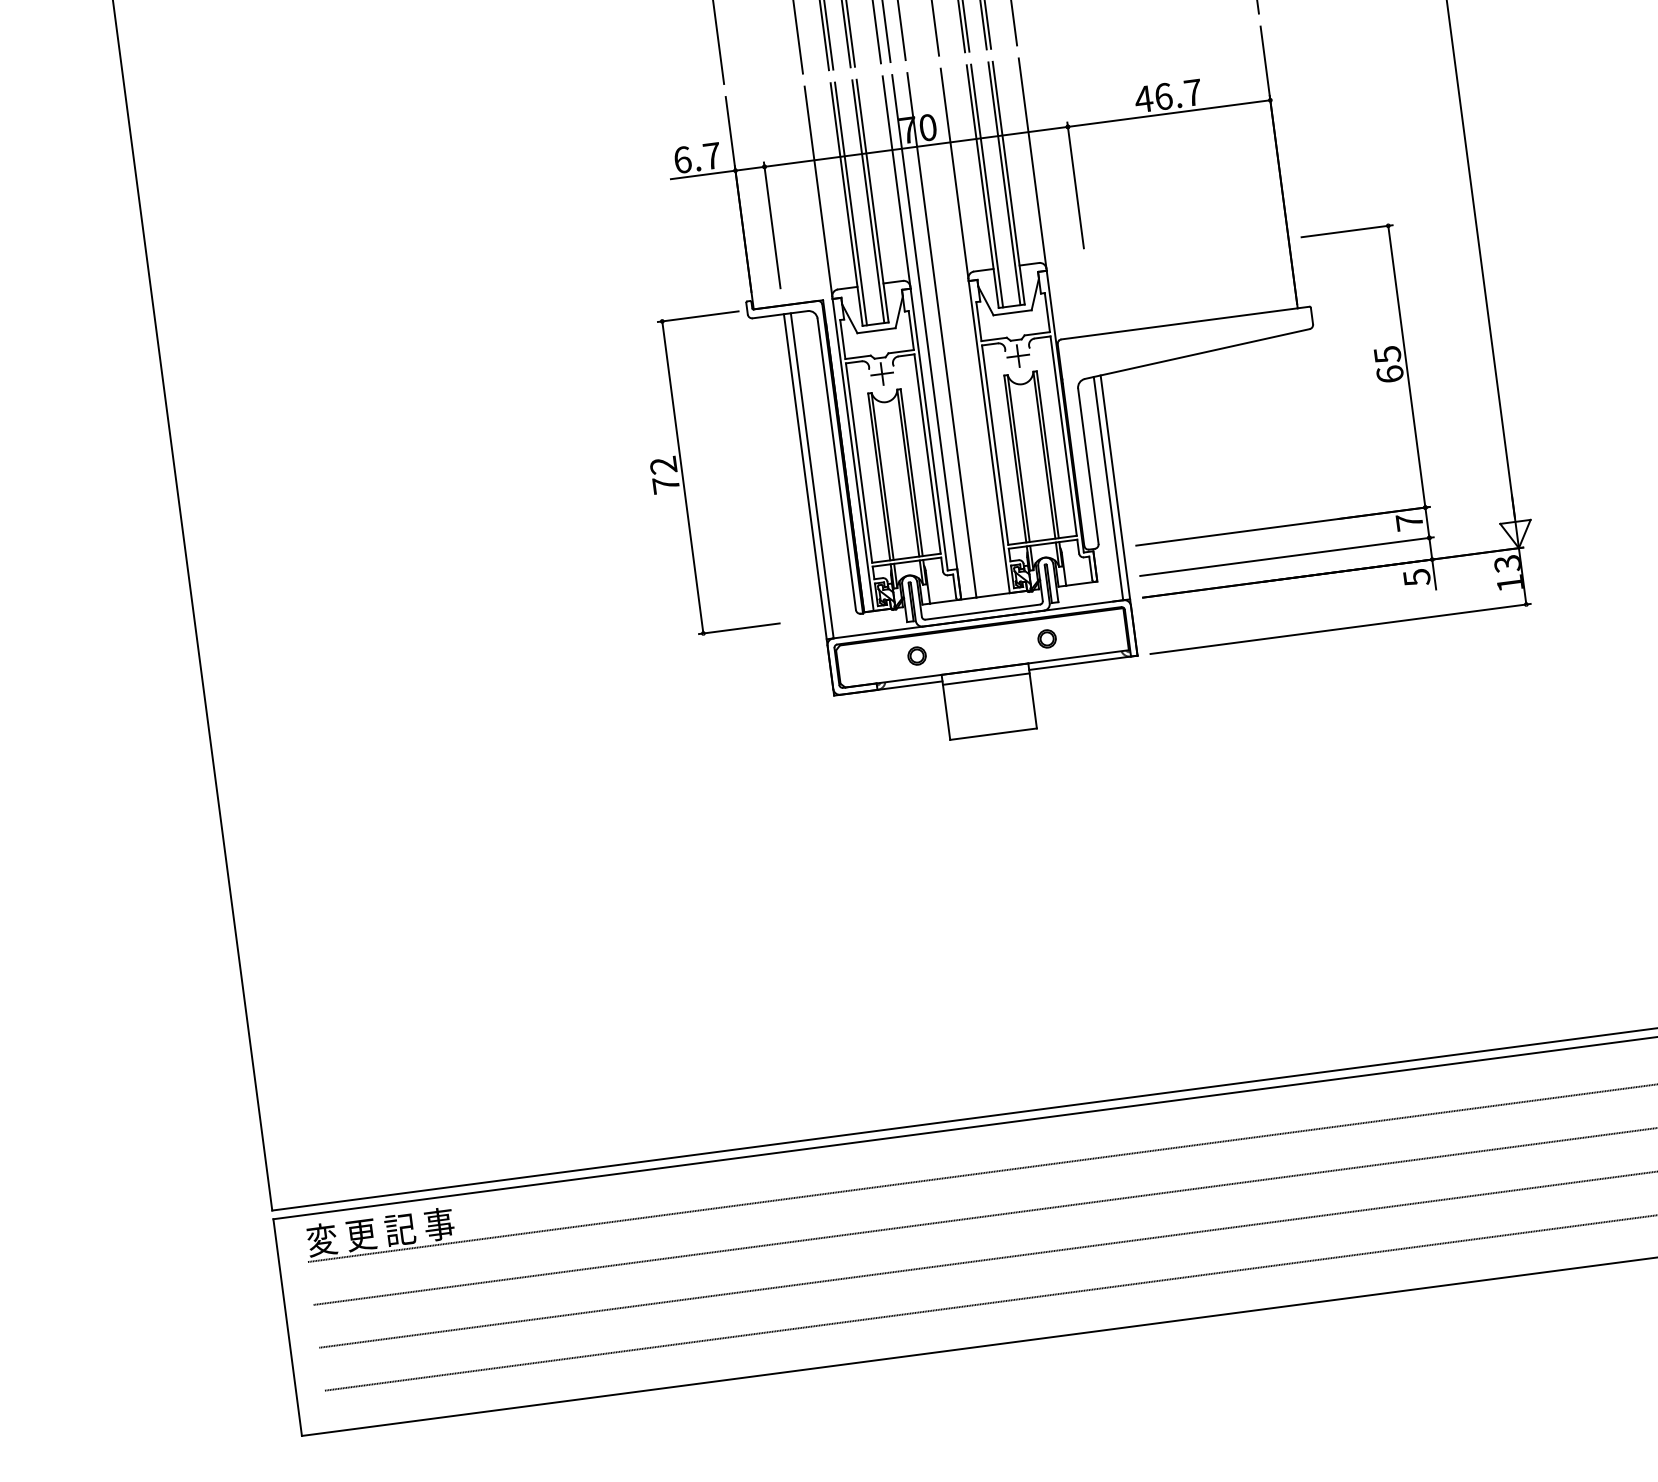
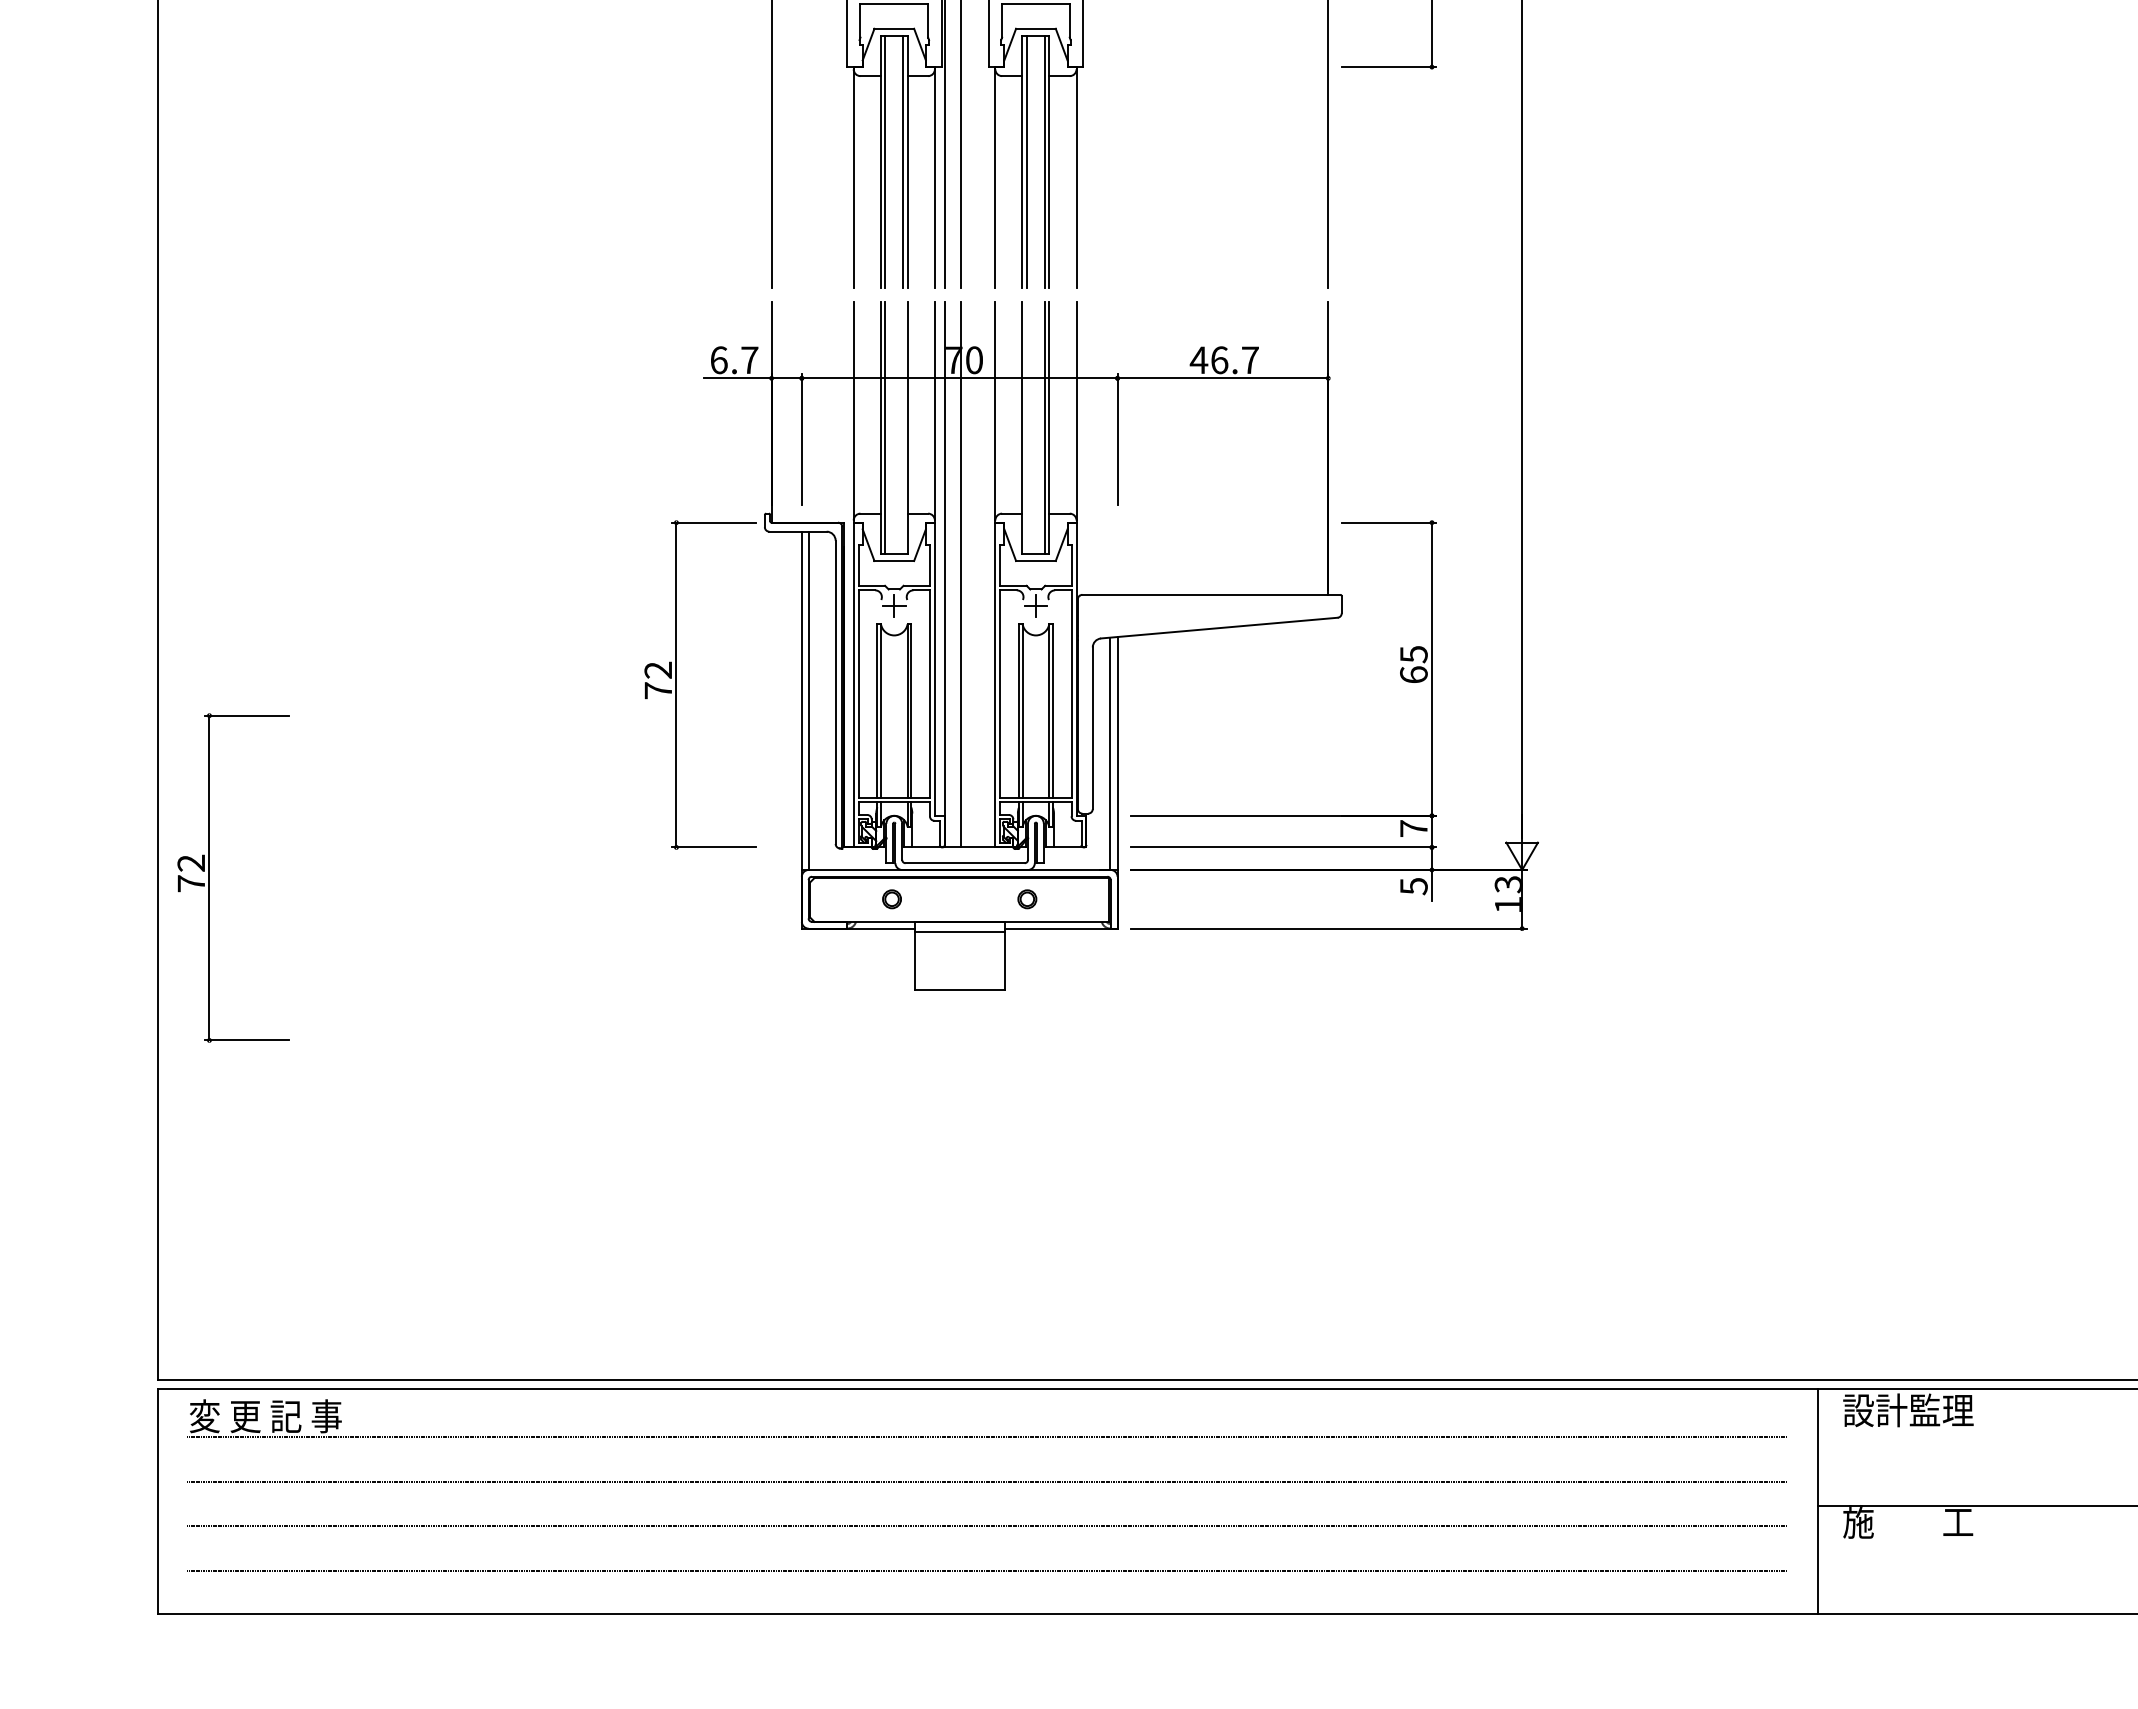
line: (986, 185) -> (1026, 427), removed
line: (868, 201) -> (903, 427), removed
part: (258, 721) -> (209, 877), added

